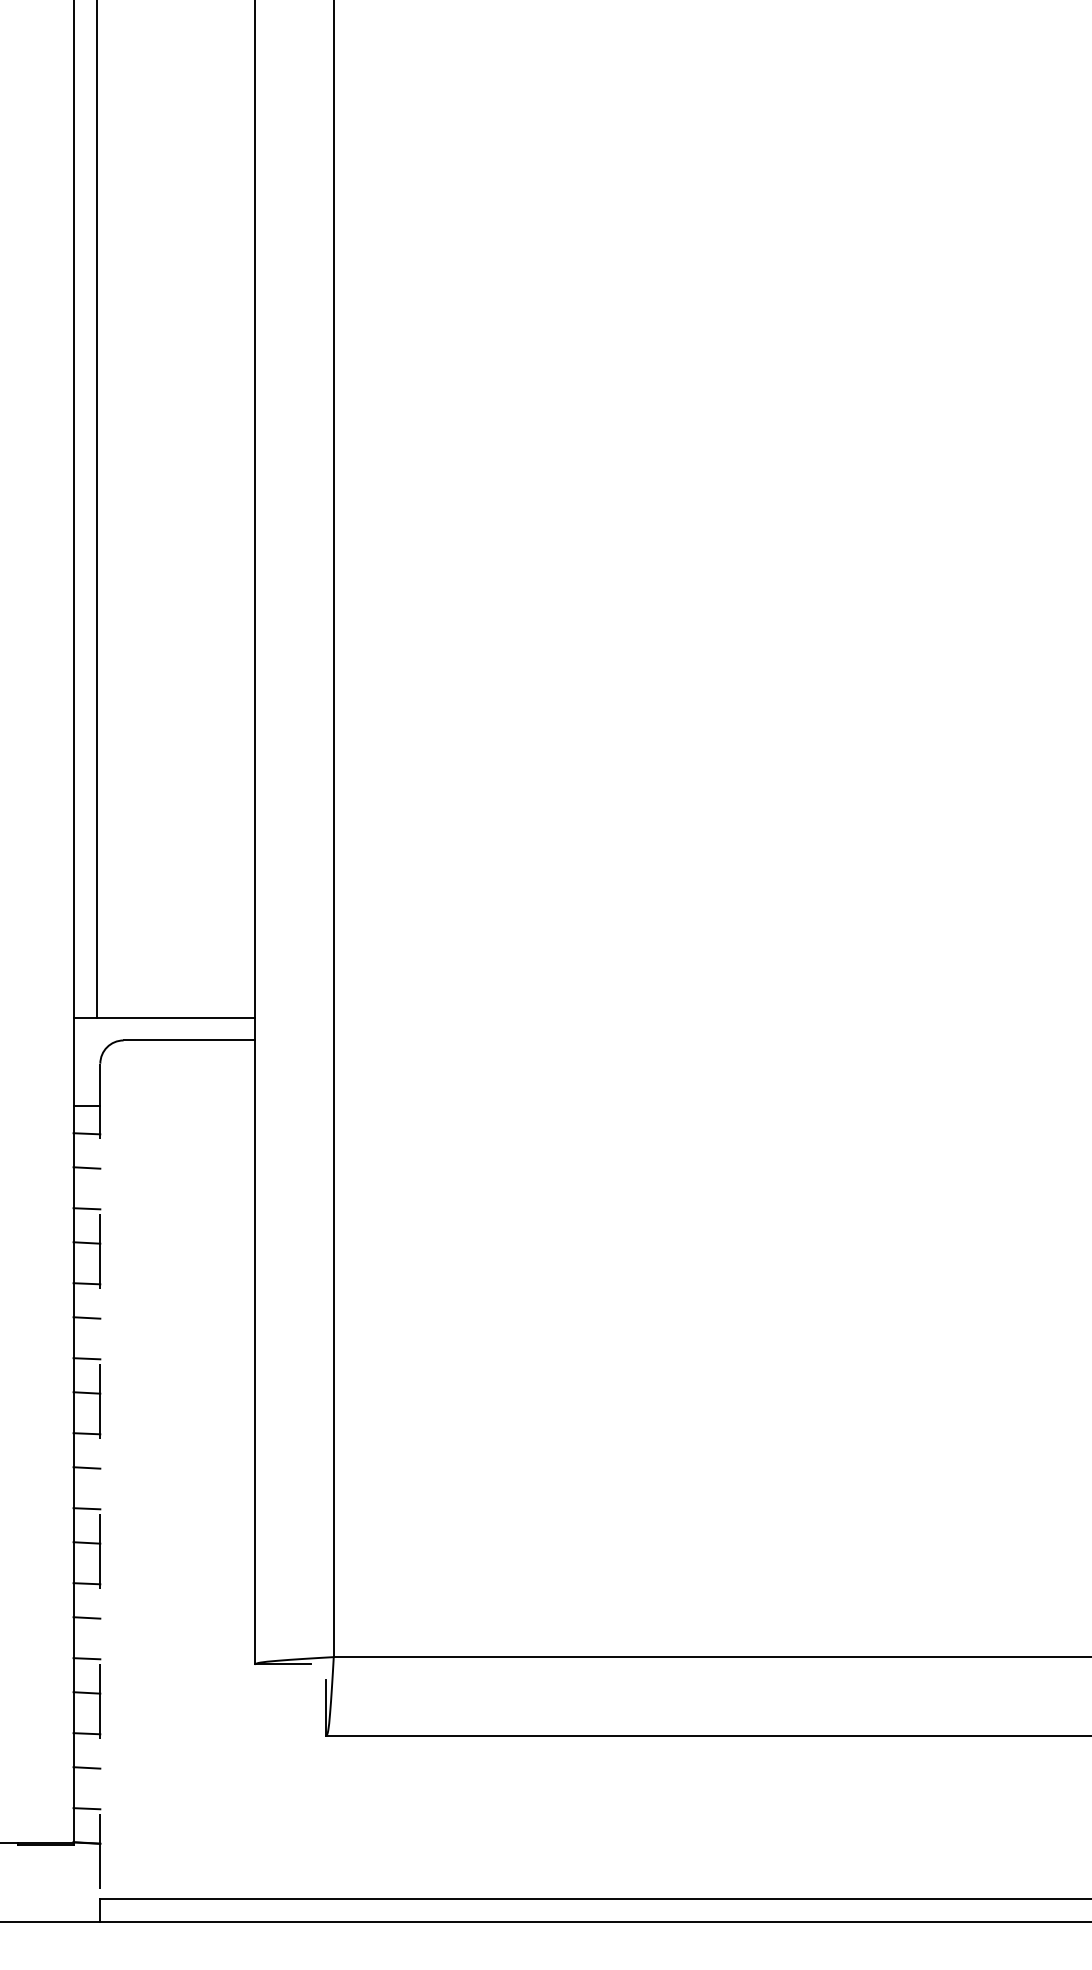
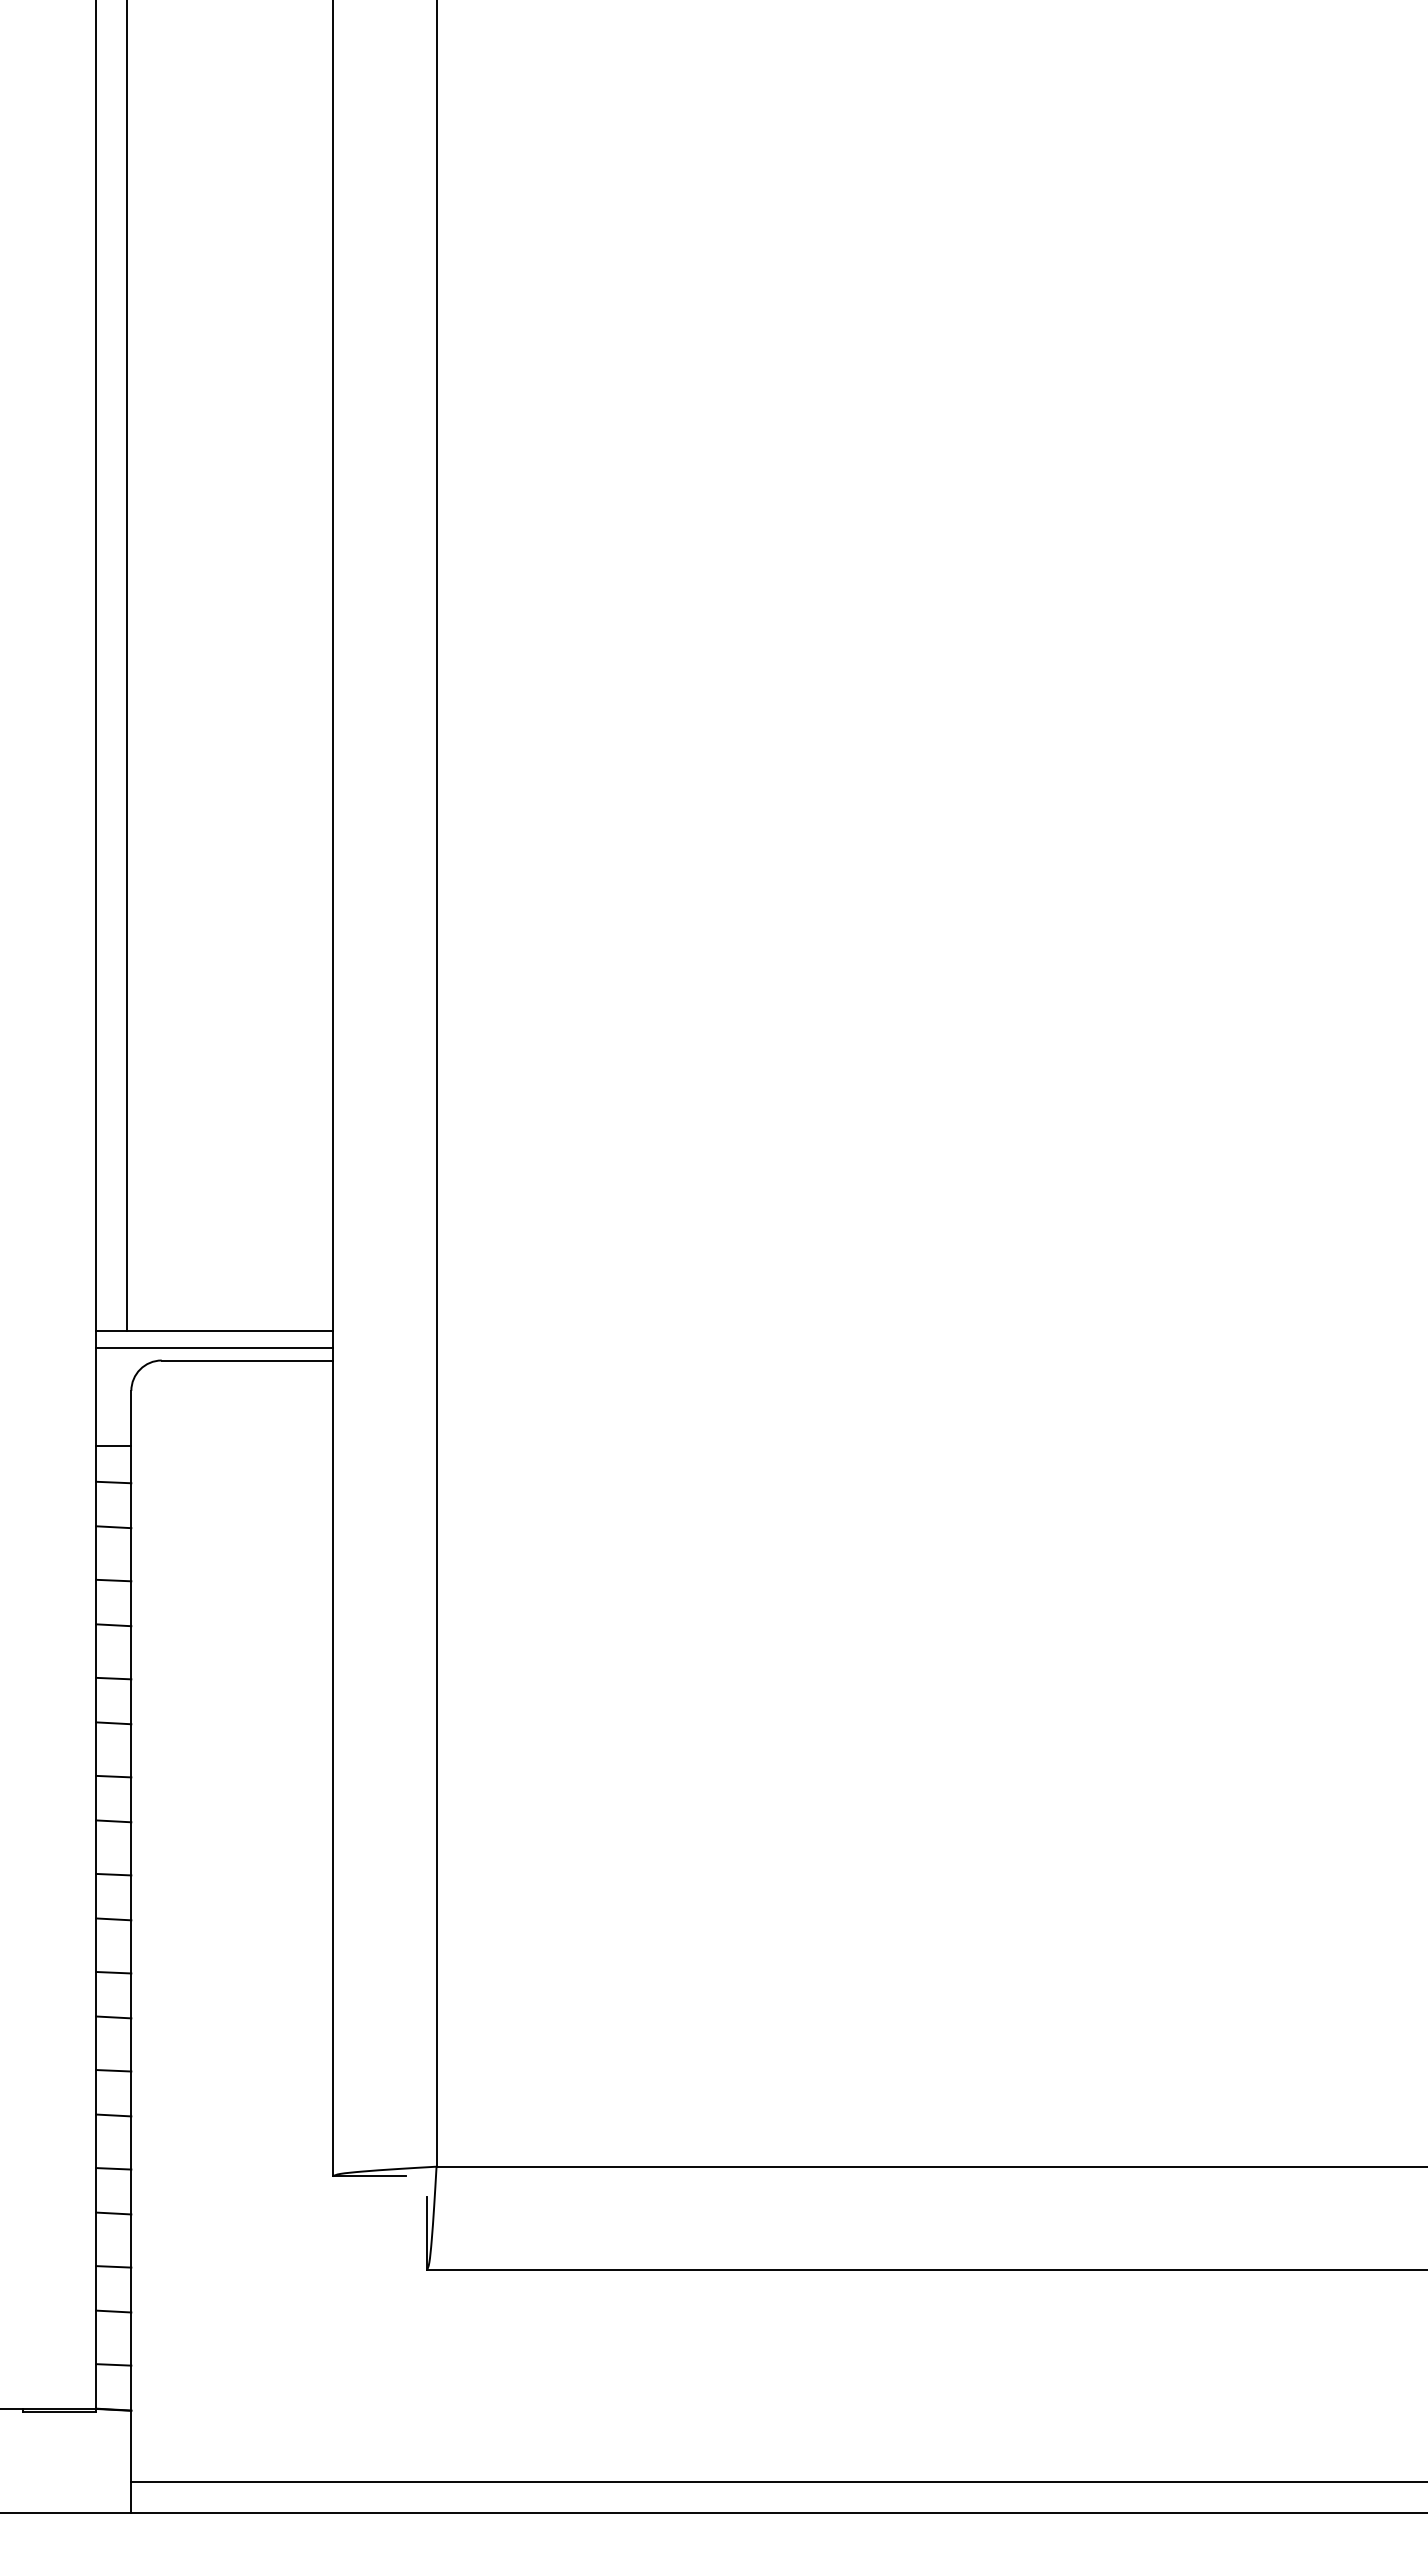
line: (163, 1030) -> (214, 1347), added
line: (100, 1481) -> (131, 1936), dashed -> solid

